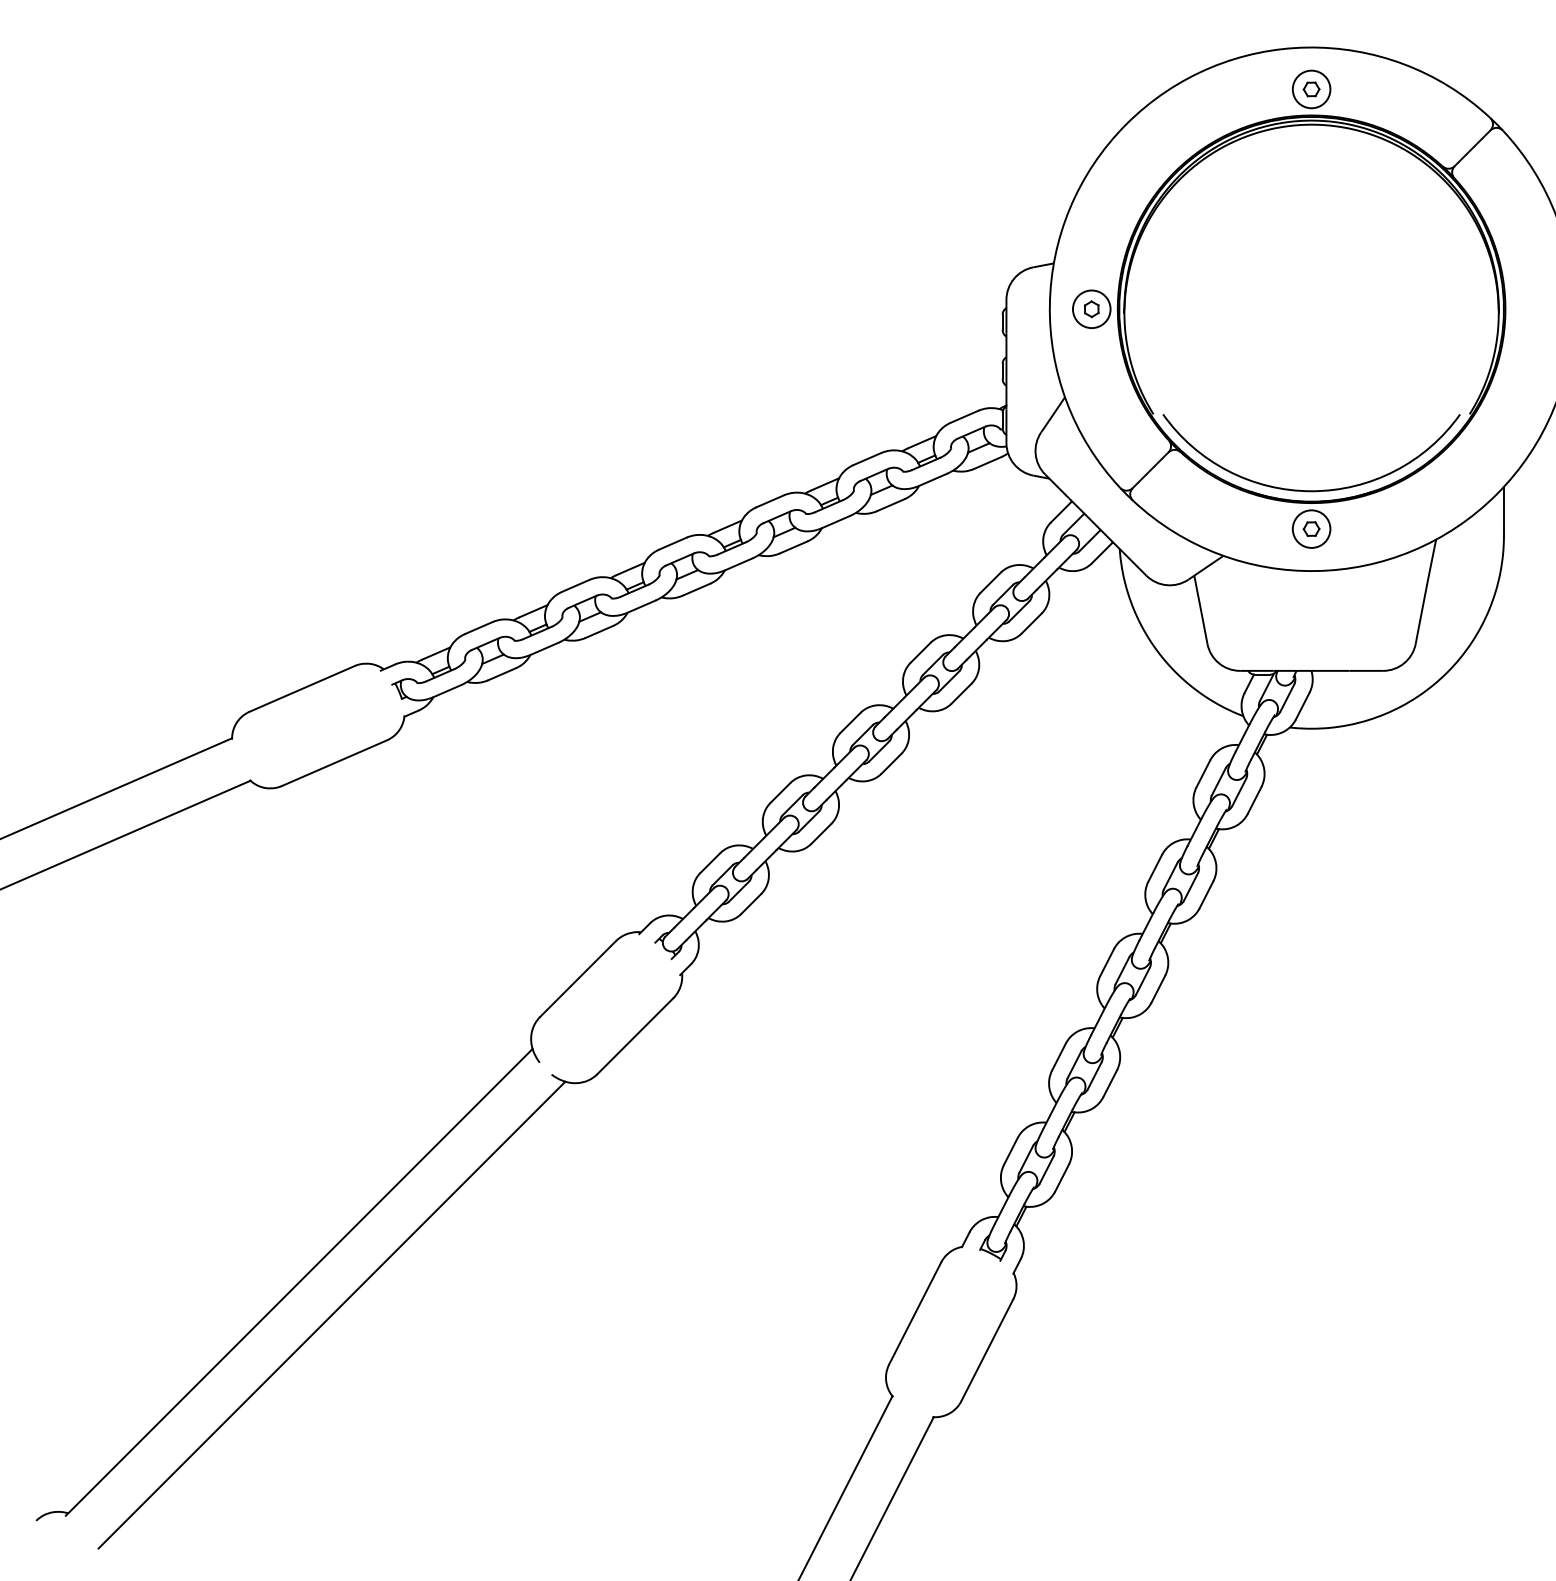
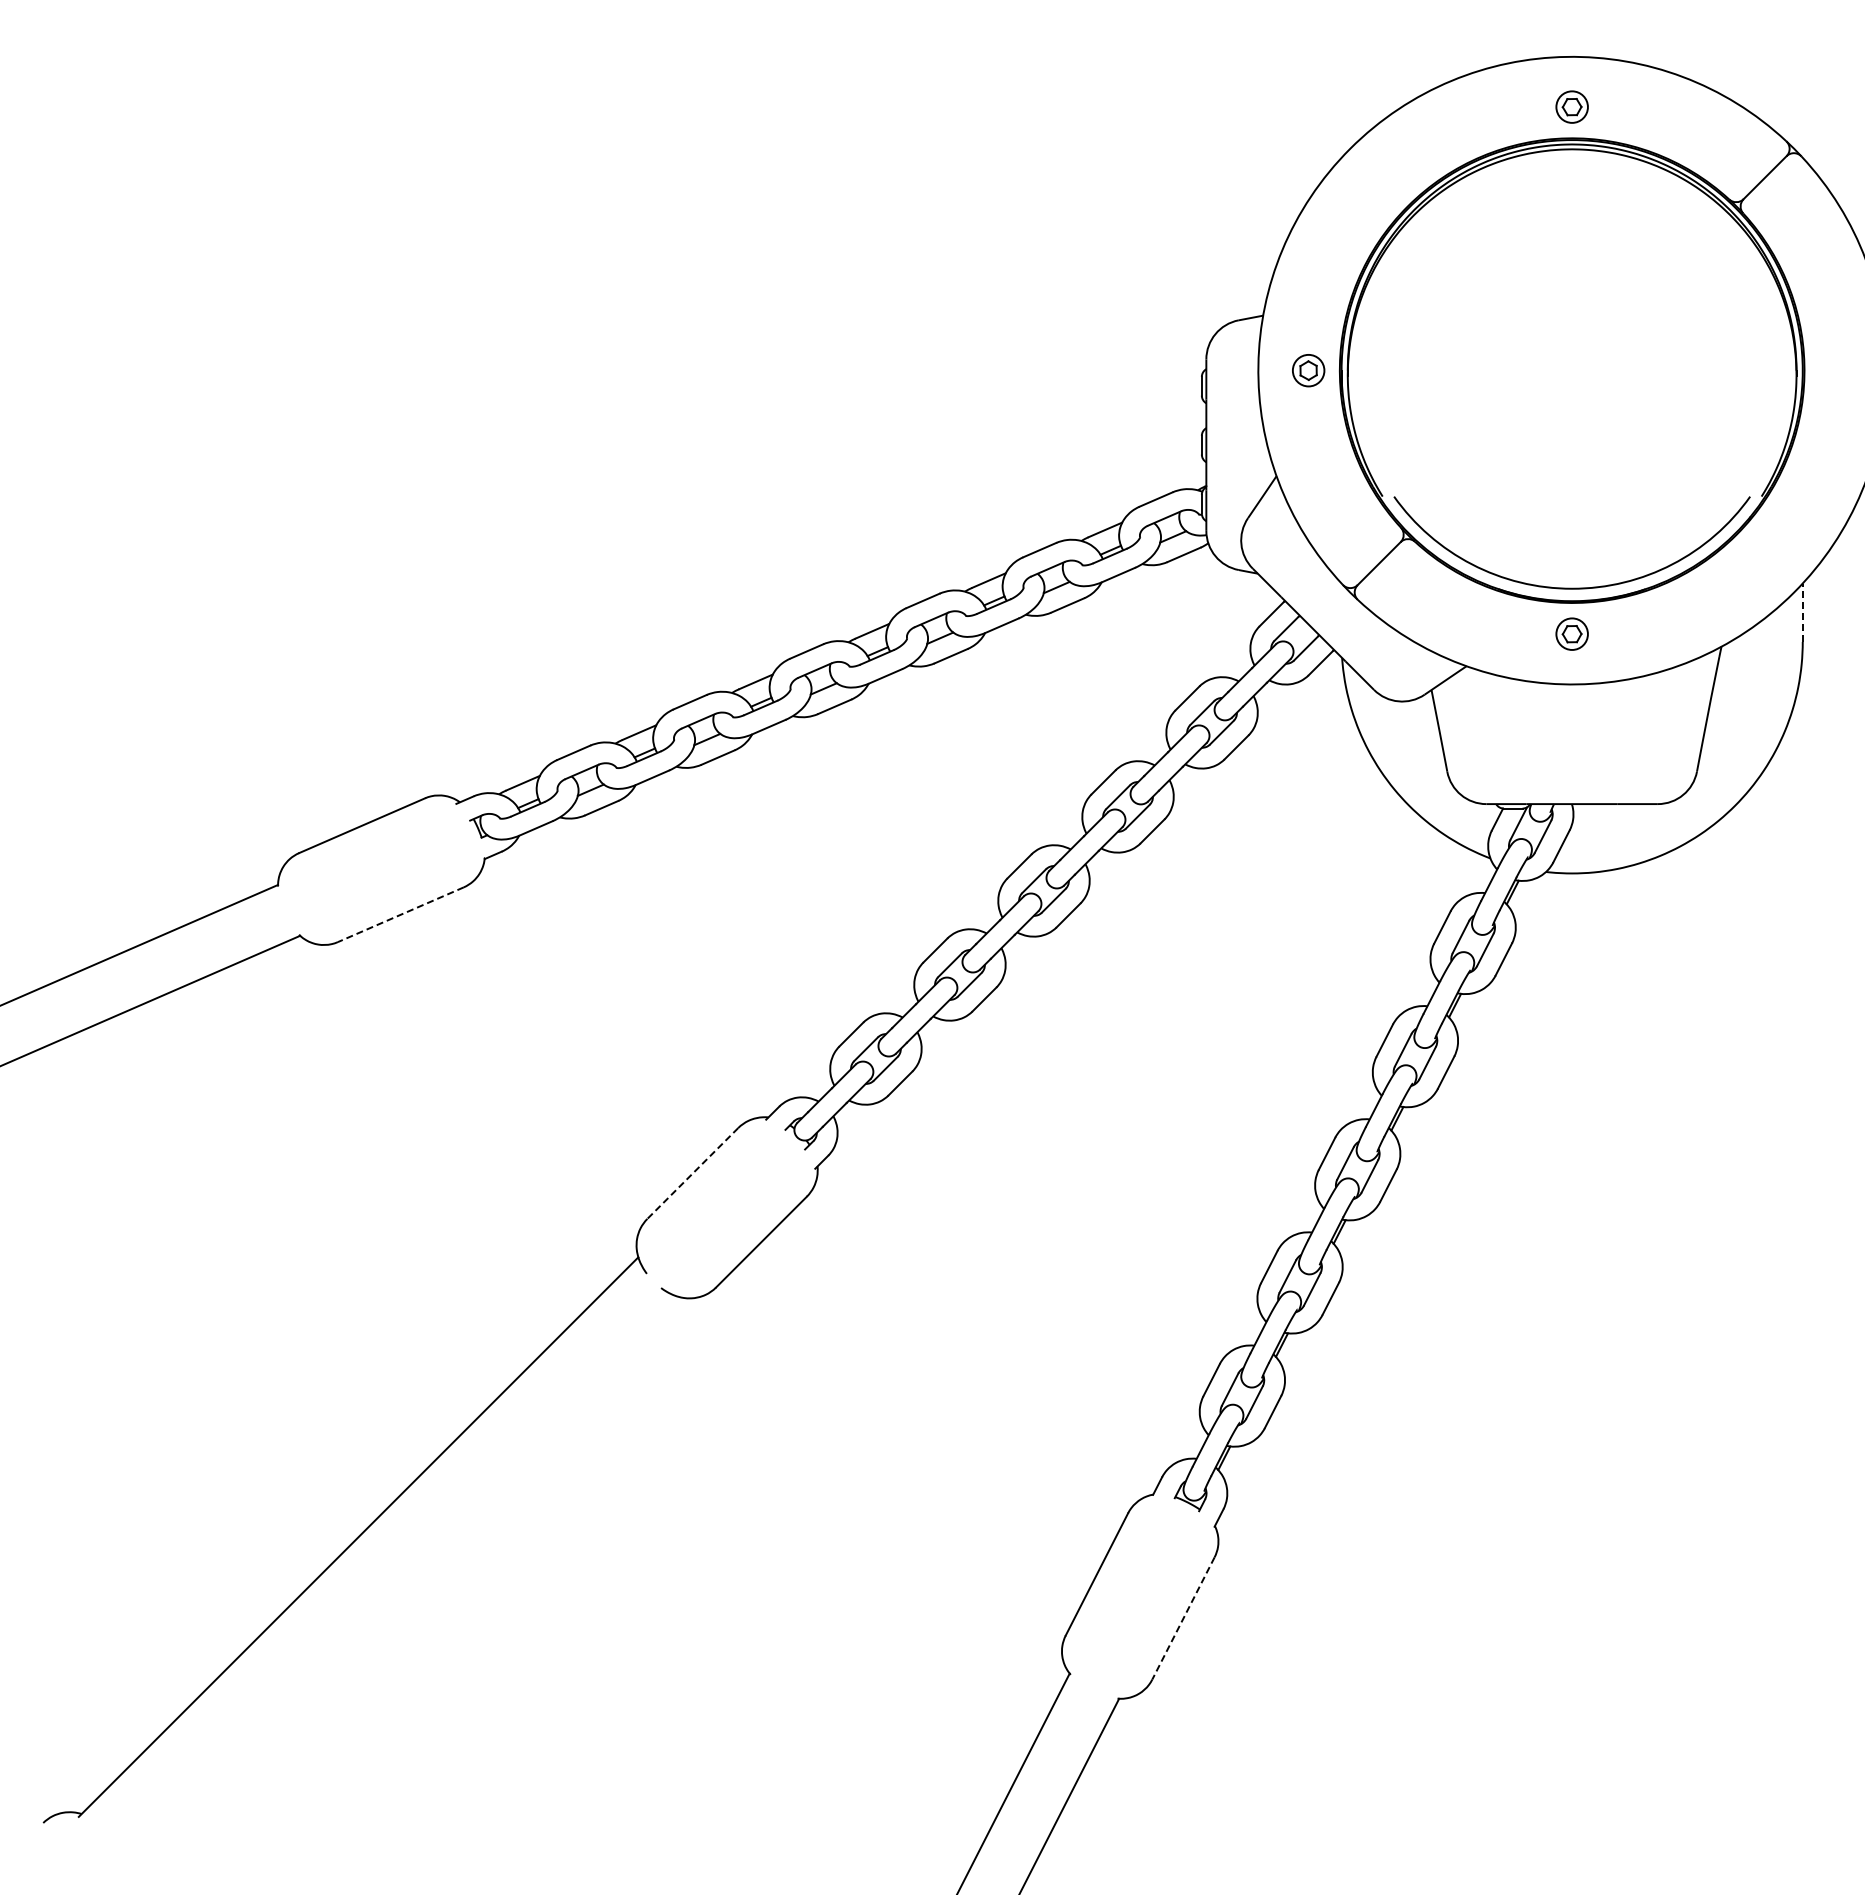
circle: (1311, 88) -> (1571, 106), size x0.7
circle: (1091, 309) -> (1308, 370), size x0.7
line: (1503, 511) -> (1802, 612), solid -> dashed
circle: (1311, 528) -> (1571, 633), size x0.7
line: (334, 762) -> (400, 914), solid -> dashed
line: (577, 979) -> (692, 1173), solid -> dashed
line: (331, 1315) -> (397, 1576), removed
line: (987, 1350) -> (1183, 1618), solid -> dashed

